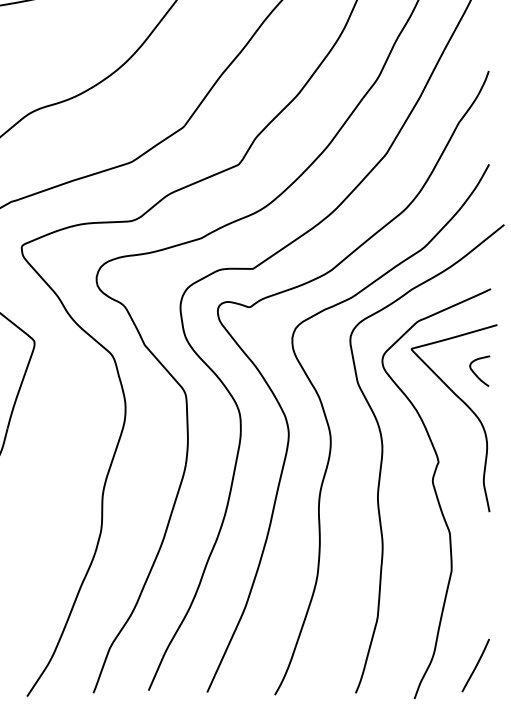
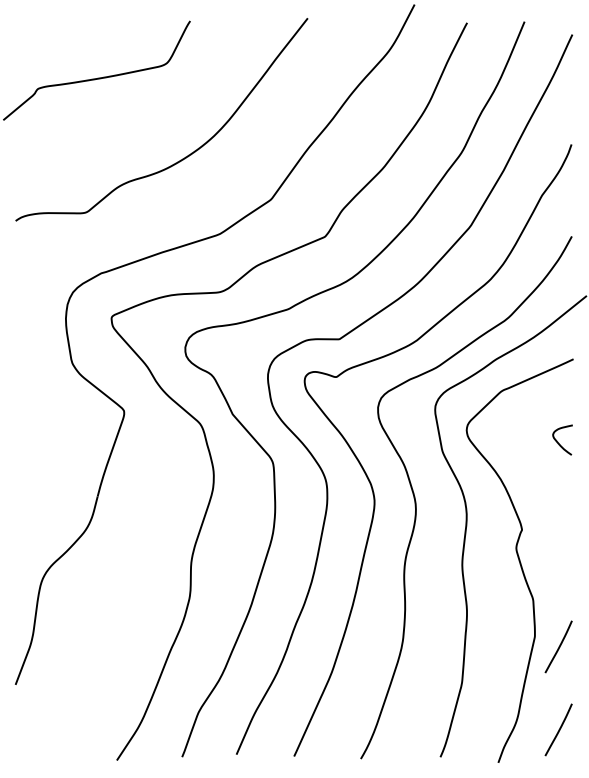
curve: (465, 405) -> (548, 473), removed
line: (475, 580) -> (558, 646), added

